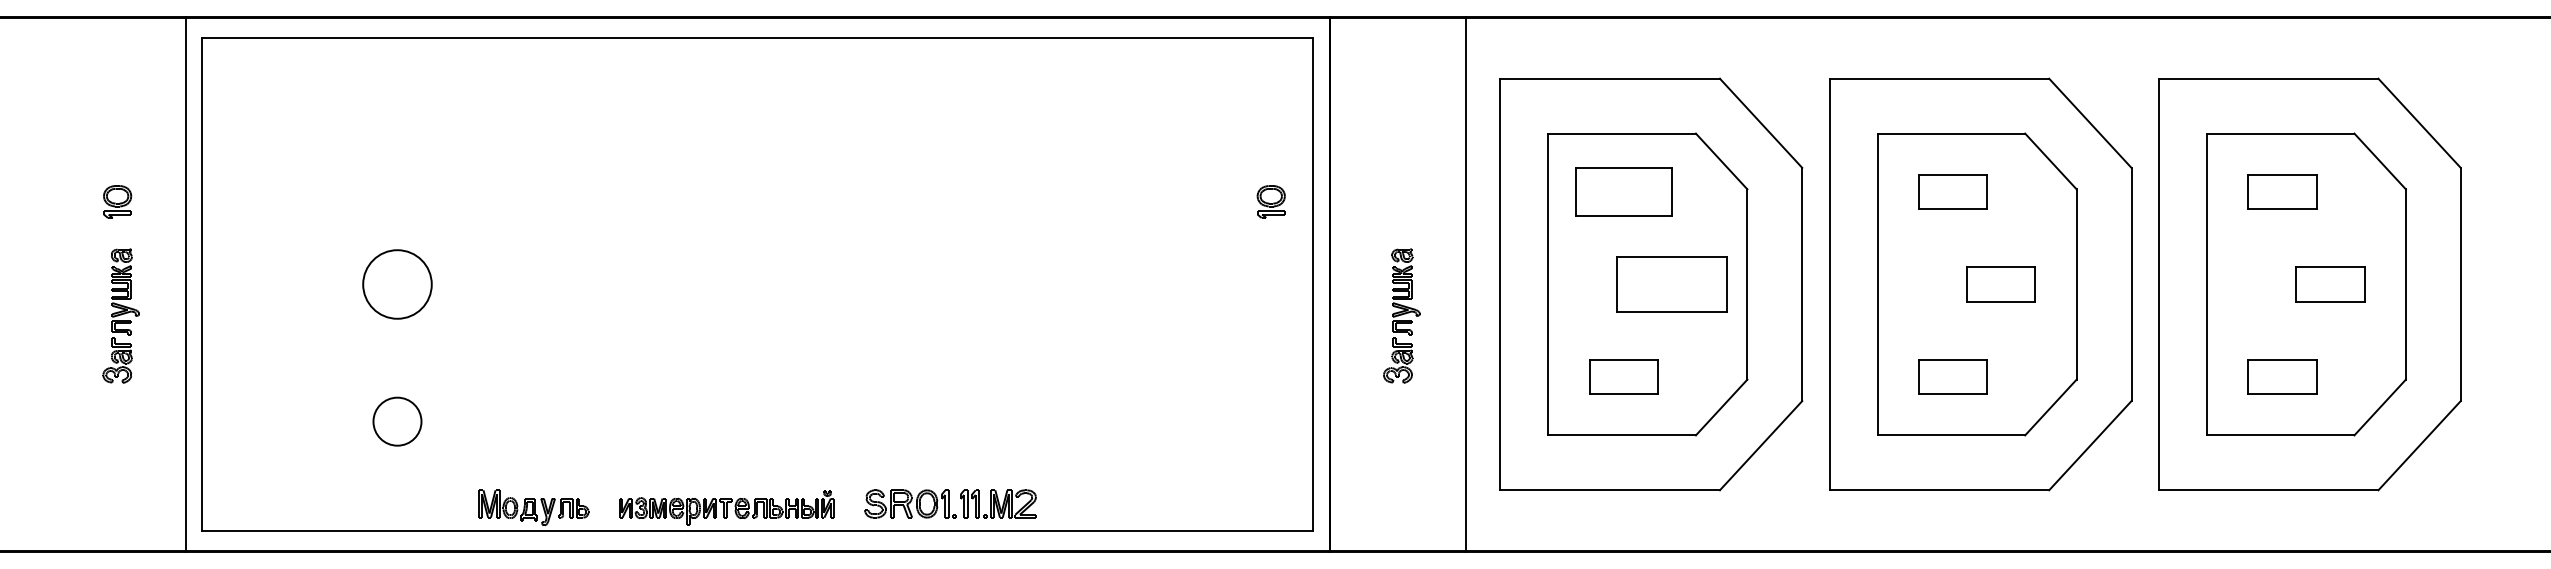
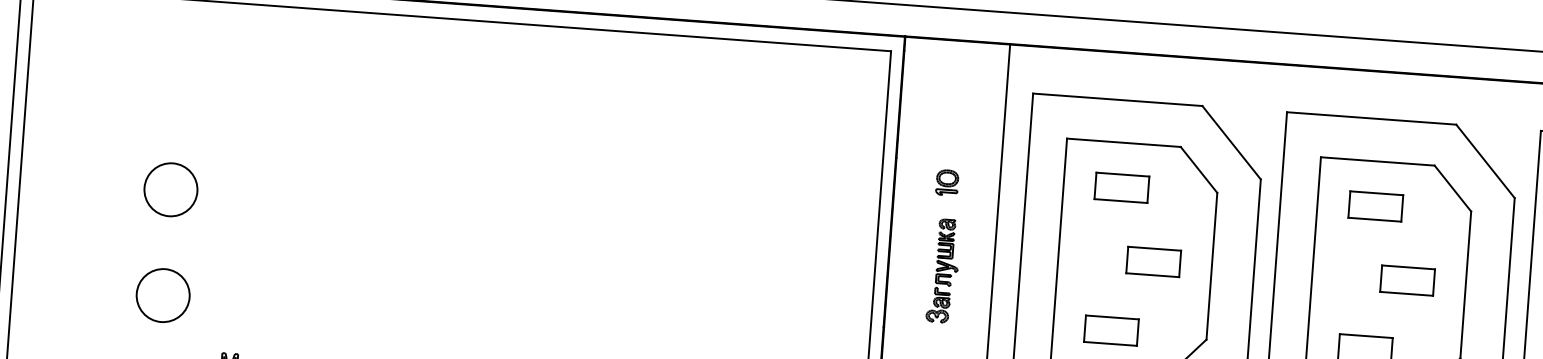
part: (1623, 191) -> (1121, 187), size x0.71
part: (1270, 201) -> (946, 182), moved
part: (1671, 284) -> (1153, 261), size x0.62
circle: (397, 421) -> (163, 295), size x1.43

